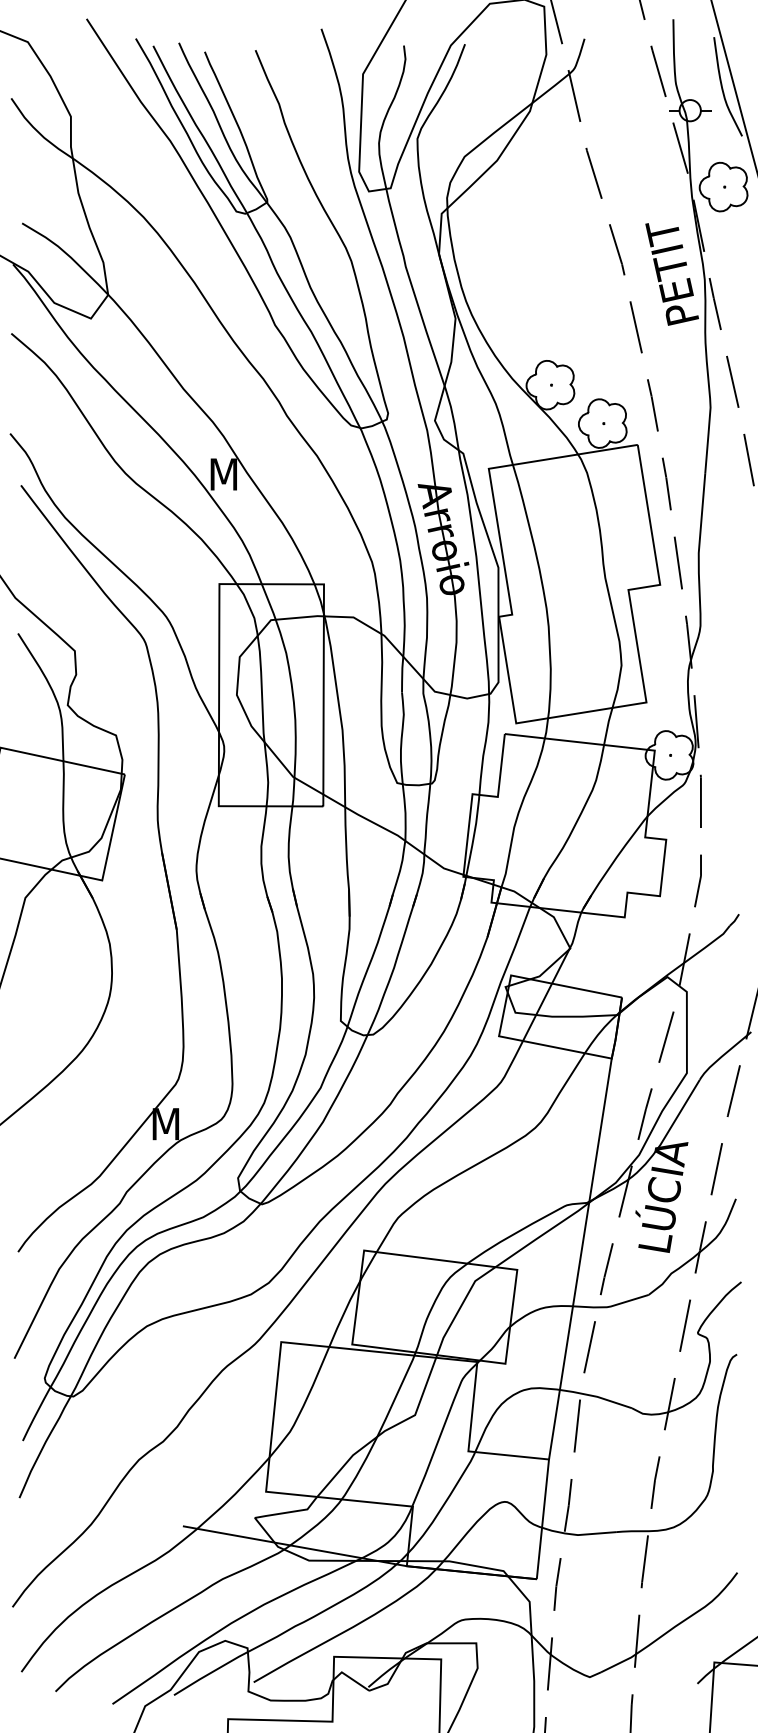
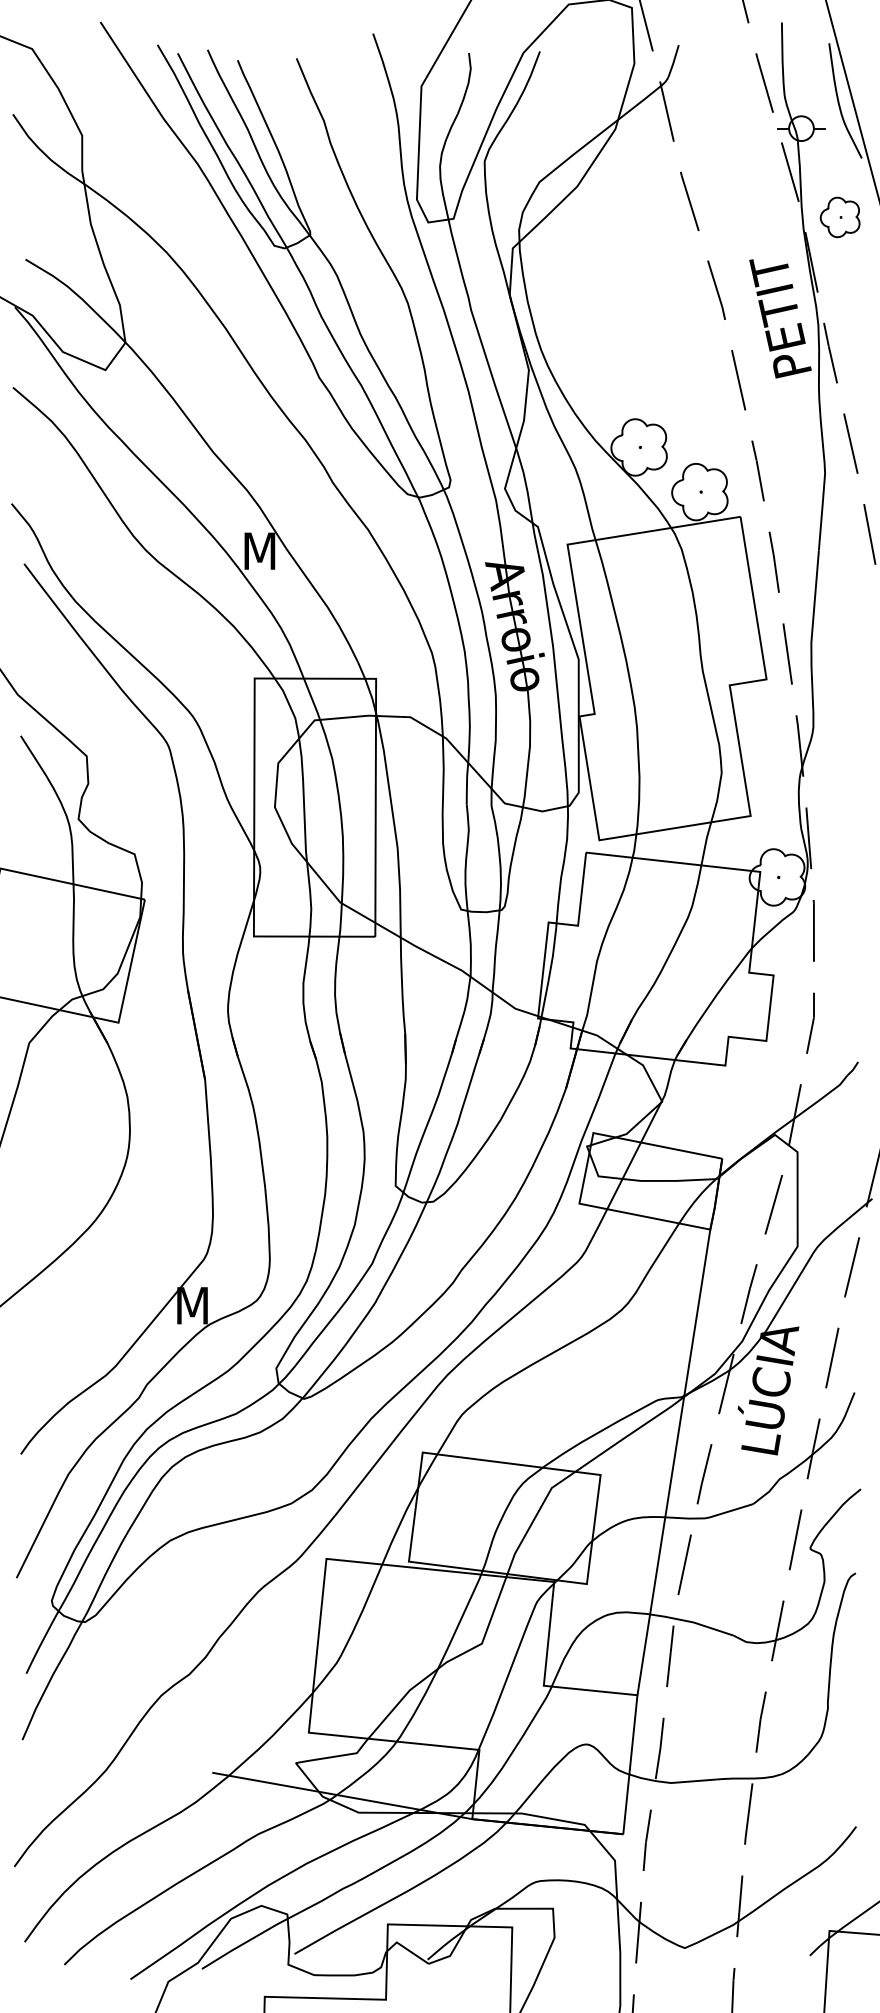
part: (722, 187) -> (839, 217), size x0.7

